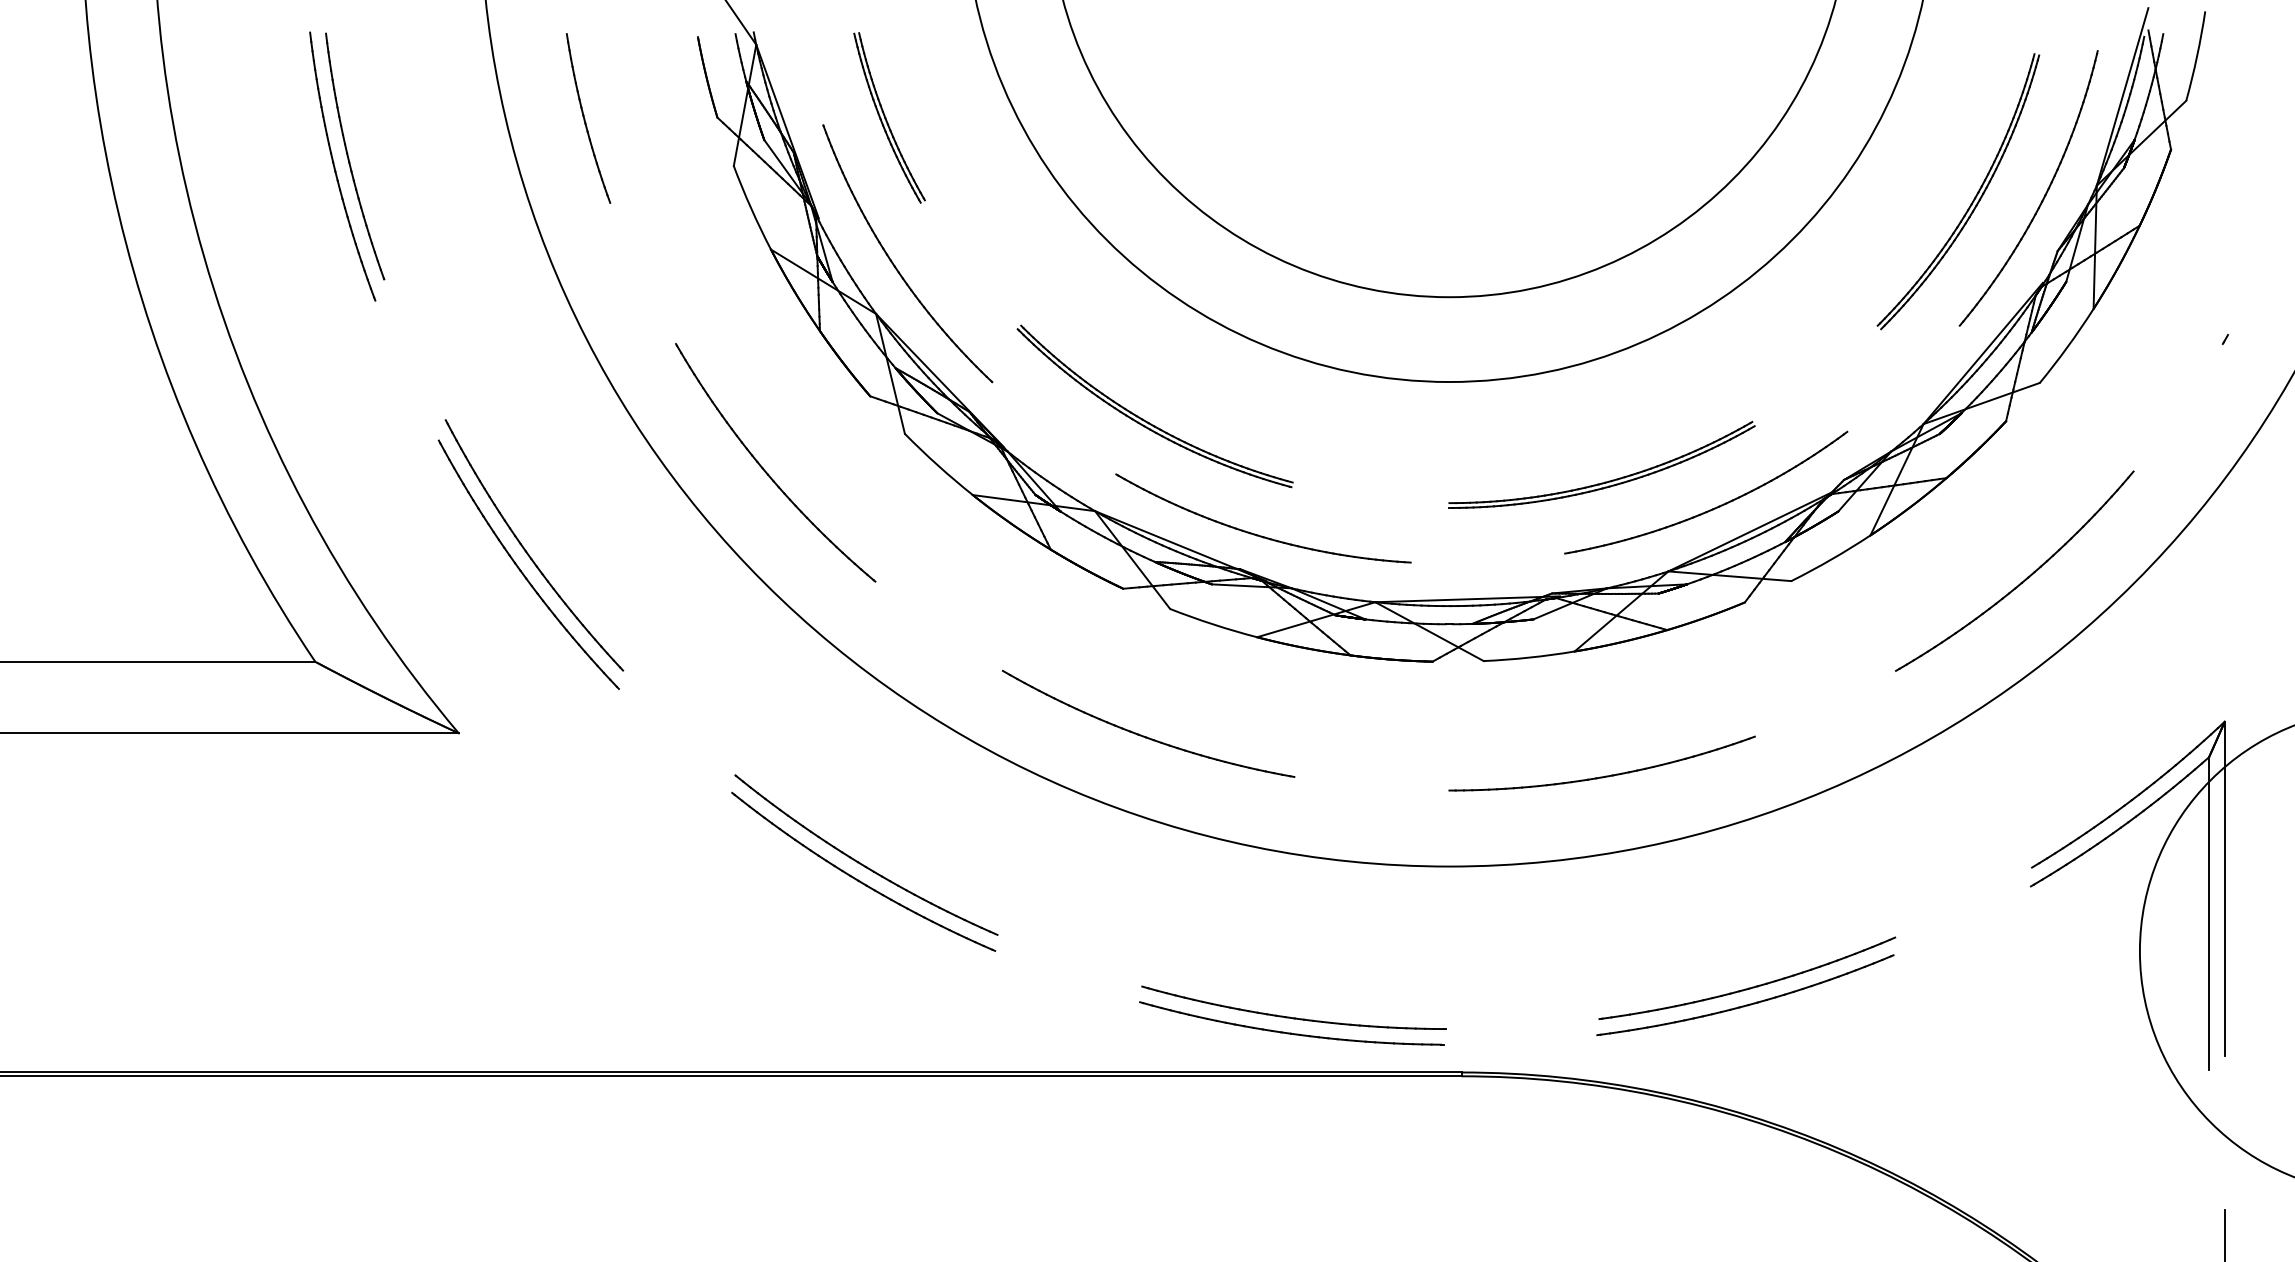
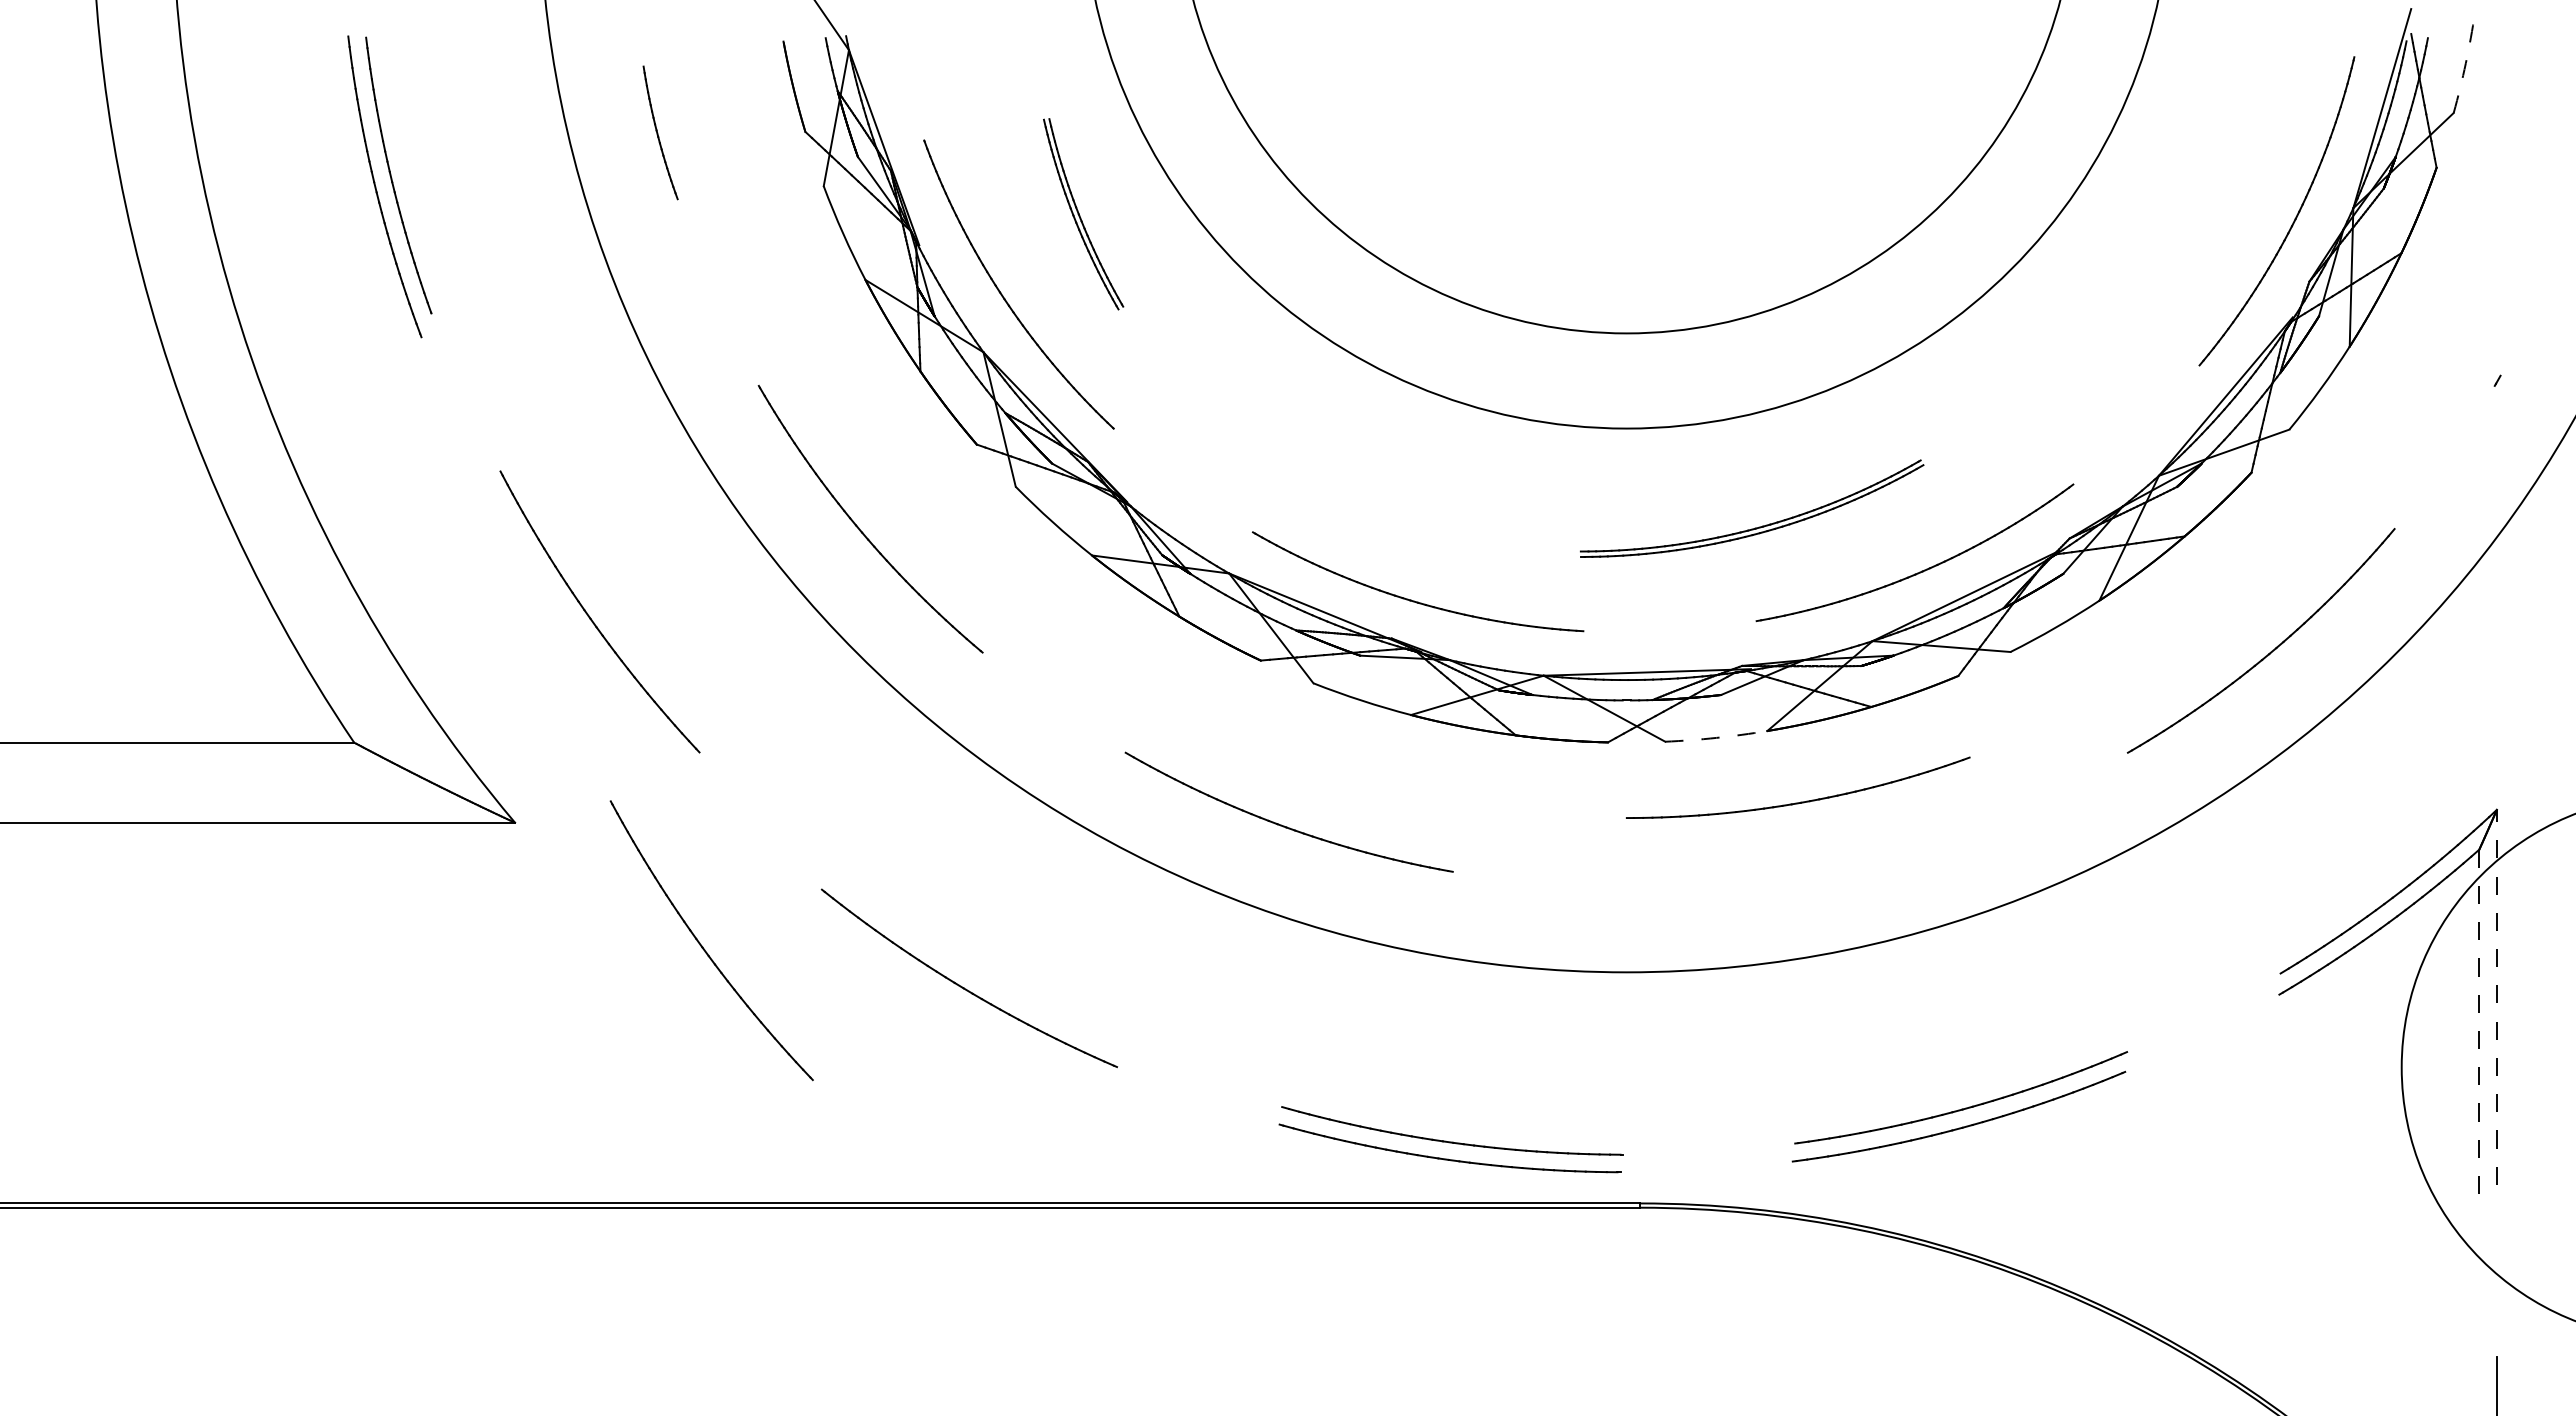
arc: (2196, 56) -> (2465, 63), solid -> dashed
part: (588, 118) -> (660, 132), size x0.7
part: (889, 118) -> (1083, 214), moved
part: (1972, 201) -> (2213, 225), removed
part: (1144, 419) -> (1284, 470), removed
part: (1605, 481) -> (1755, 527), moved
part: (521, 569) -> (703, 946), moved
arc: (1529, 657) -> (1716, 737), solid -> dashed
part: (1604, 775) -> (1800, 801), moved
part: (860, 862) -> (965, 967), removed
line: (2224, 888) -> (2496, 996), solid -> dashed
line: (2209, 913) -> (2479, 1025), solid -> dashed

